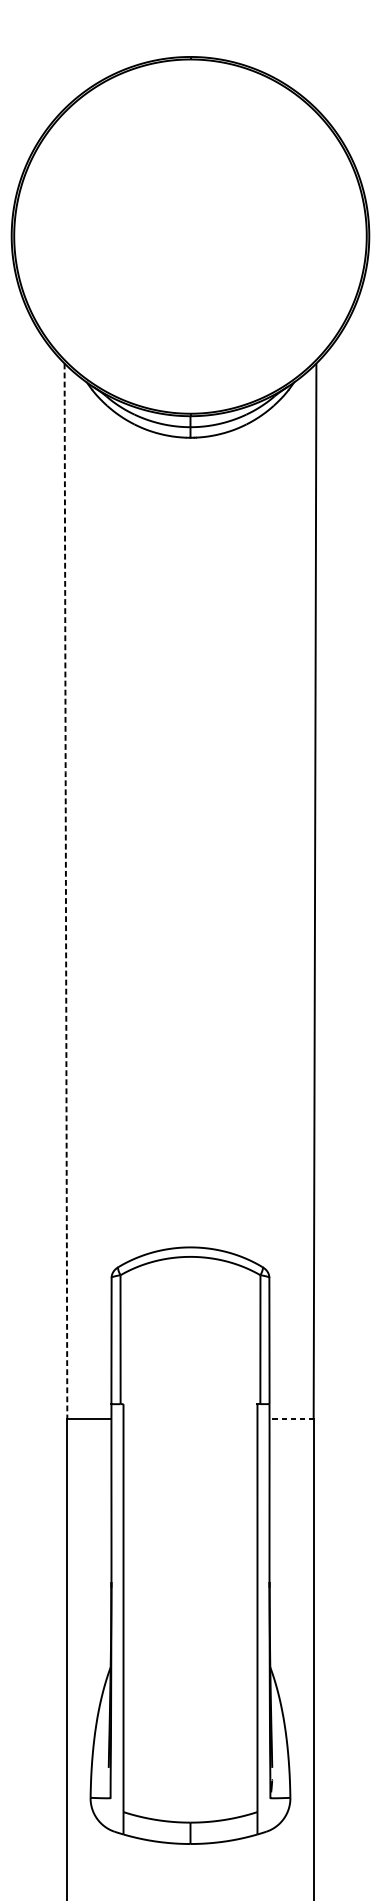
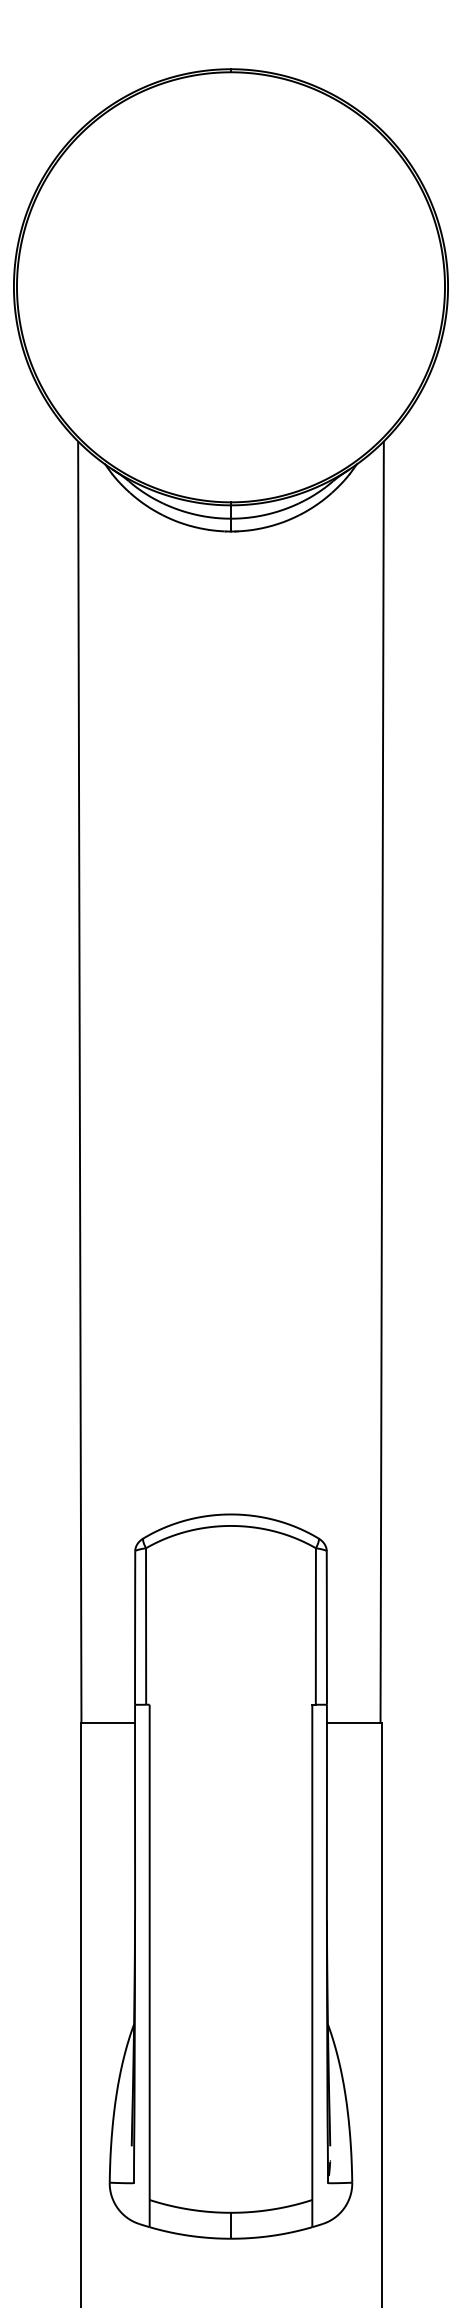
line: (65, 890) -> (79, 1081), dashed -> solid
line: (291, 1418) -> (353, 1722), dashed -> solid

